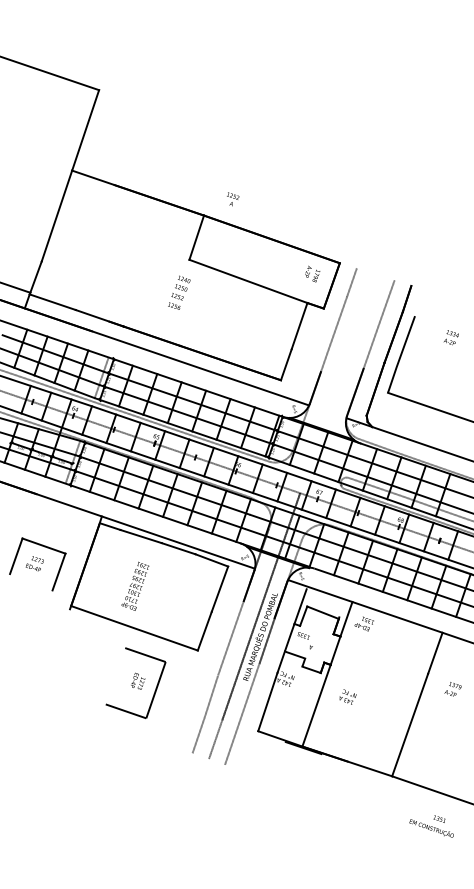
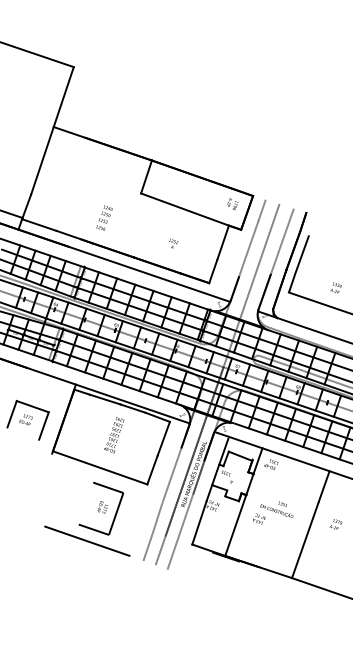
text: (233, 199) -> (173, 243), moved
text: (179, 292) -> (104, 217), moved
text: (450, 337) -> (335, 287), moved
line: (337, 383) -> (251, 285), added
text: (135, 585) -> (114, 434), moved
text: (452, 689) -> (335, 524), moved
line: (116, 726) -> (86, 541), added
text: (431, 826) -> (276, 509), moved

